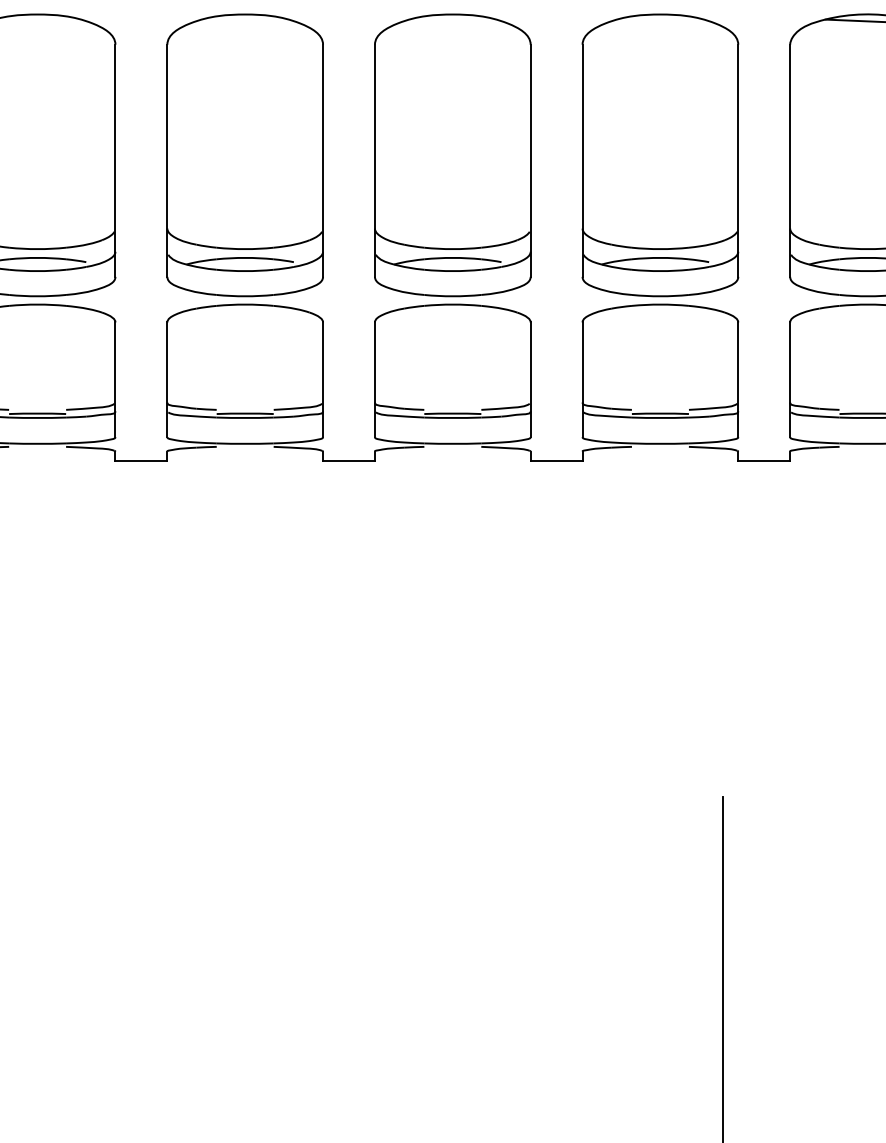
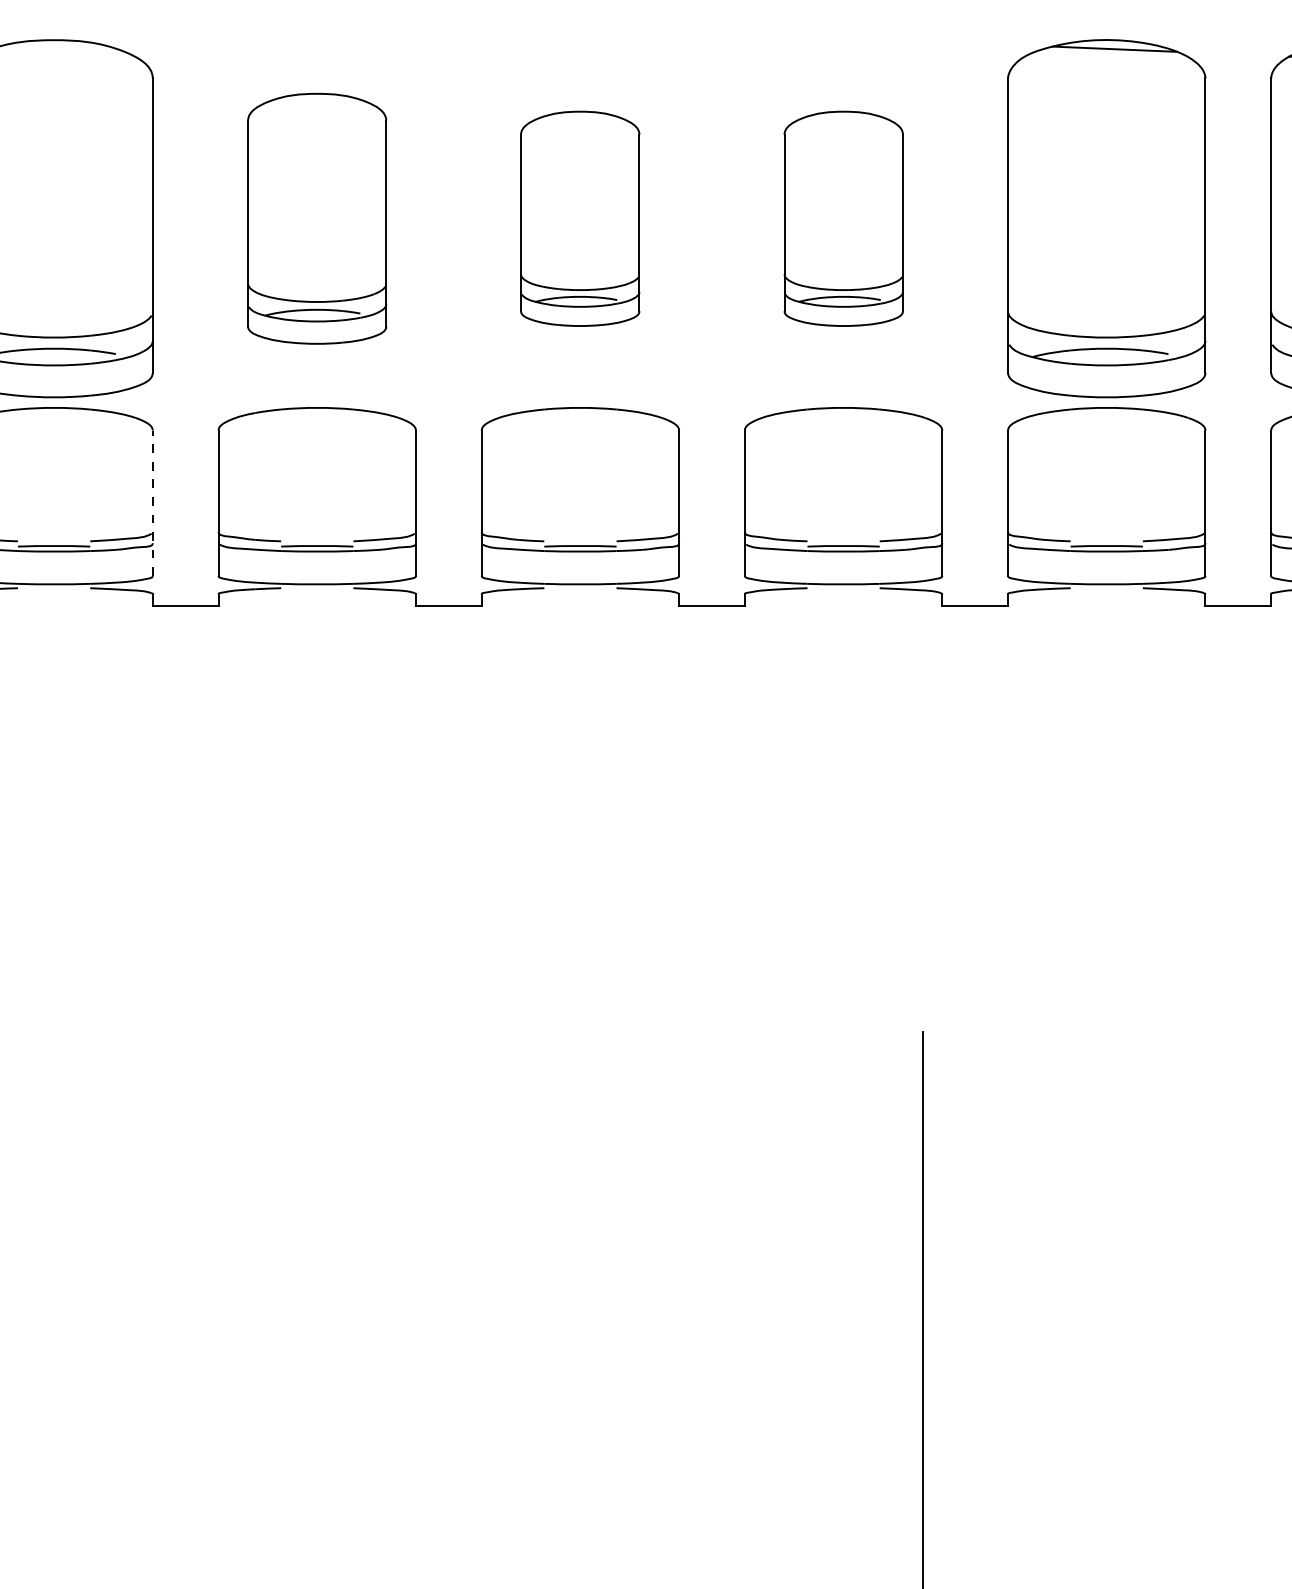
part: (244, 155) -> (316, 218), size x0.7
part: (452, 155) -> (579, 218), size x0.6
part: (660, 155) -> (843, 218), size x0.6
line: (115, 380) -> (152, 503), solid -> dashed

